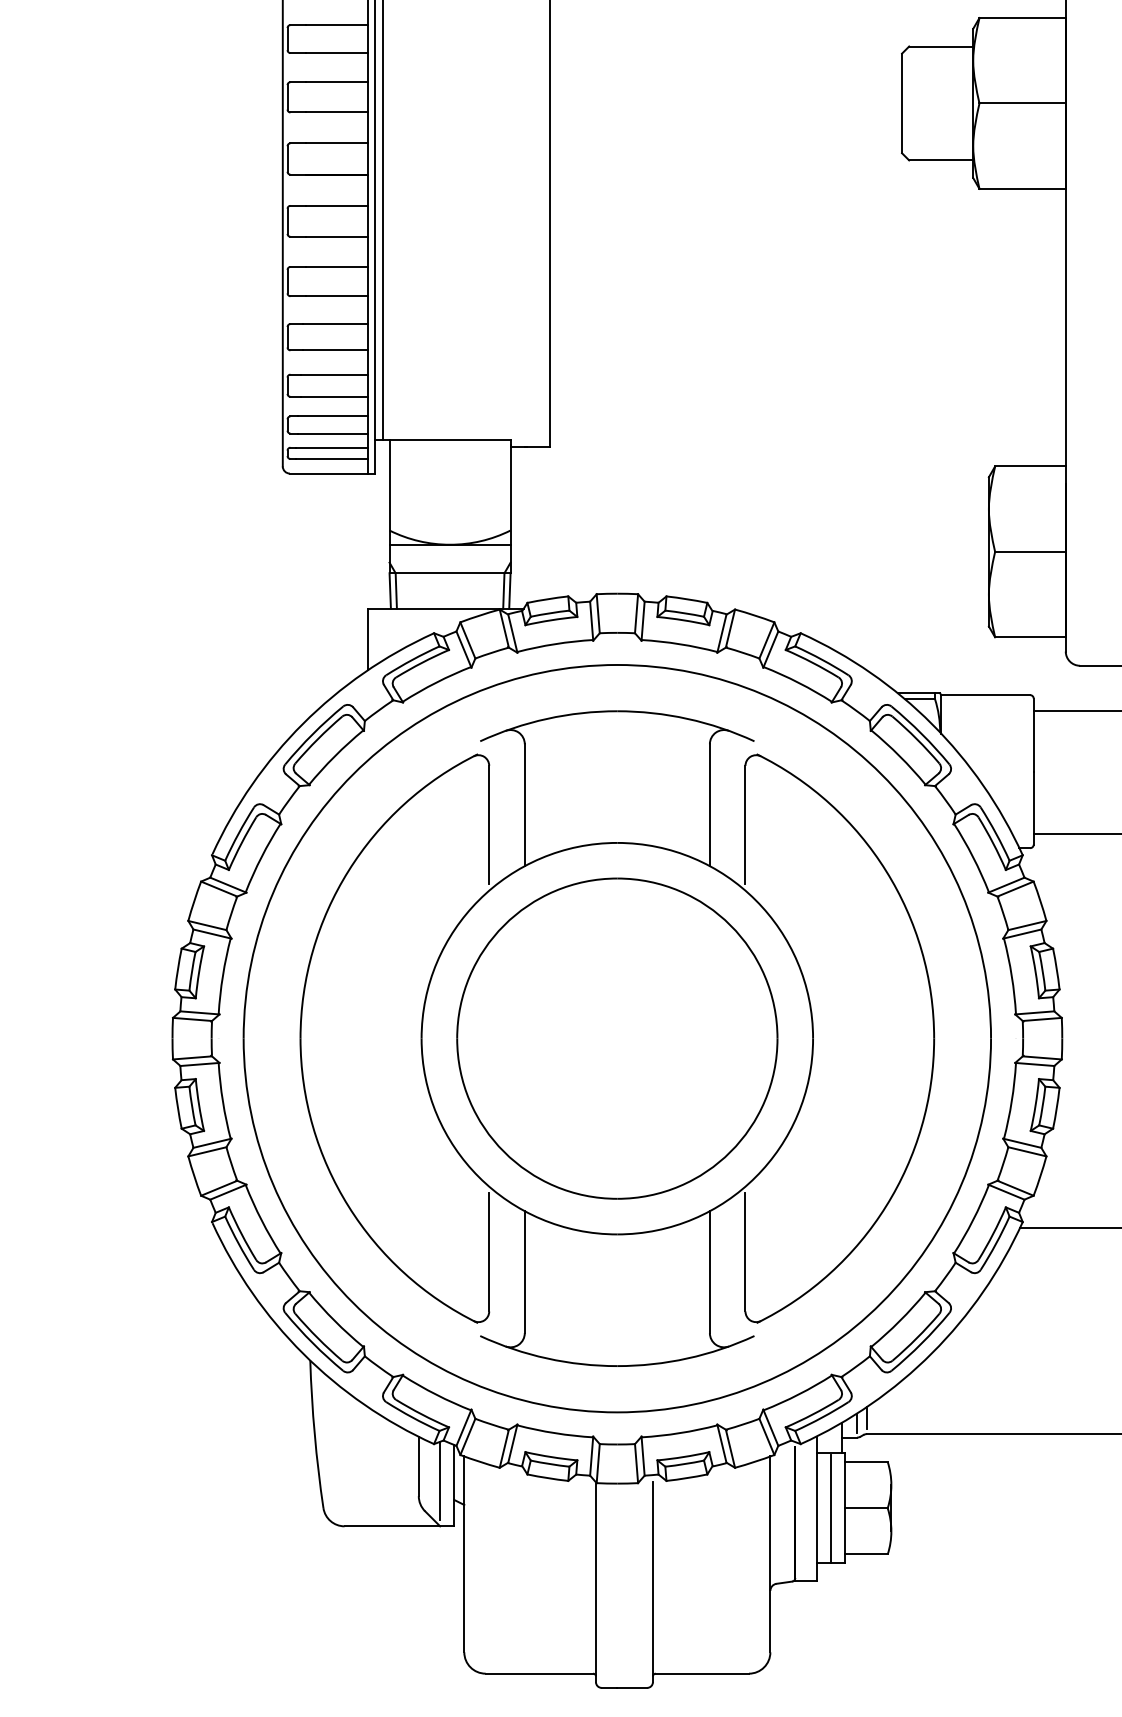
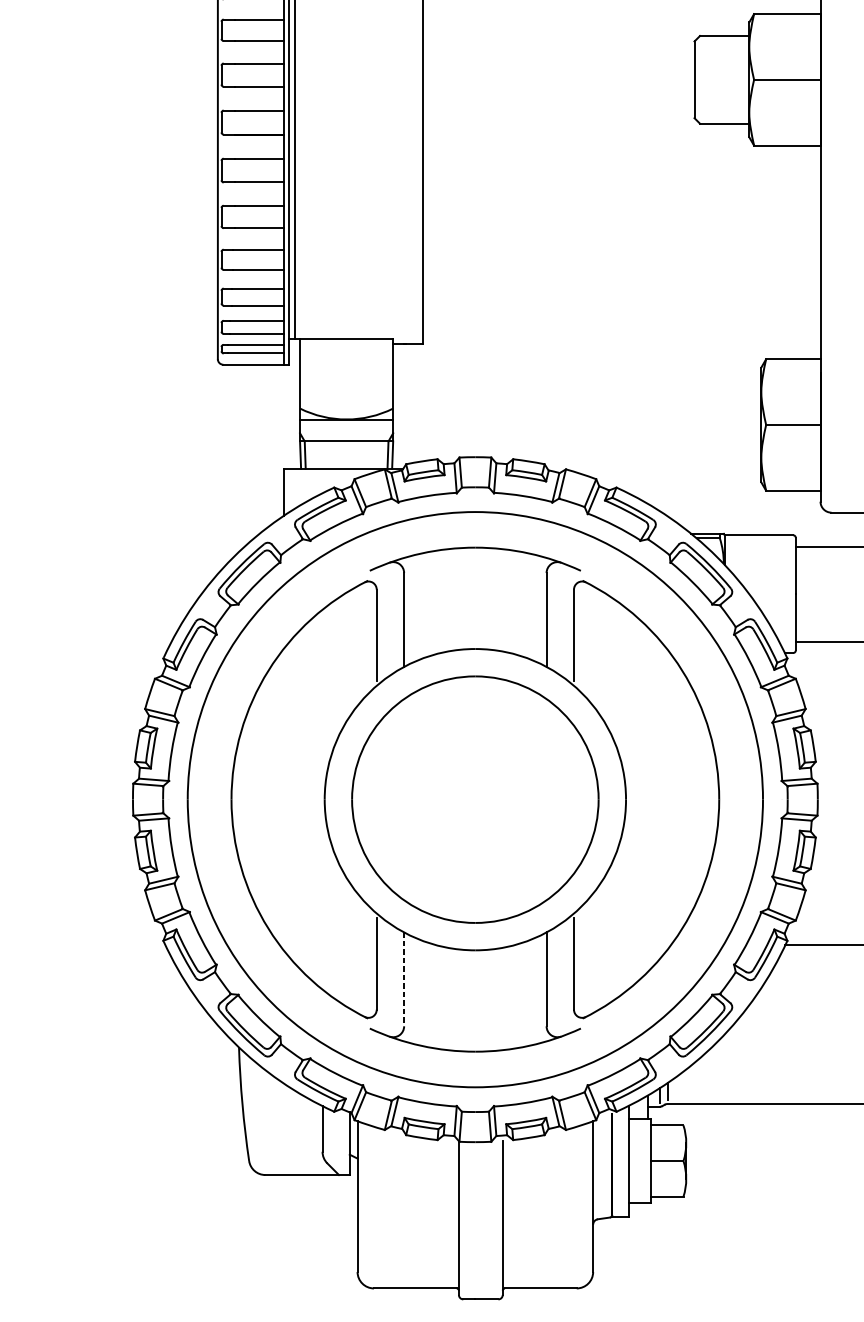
line: (524, 1272) -> (403, 979), solid -> dashed
line: (440, 1480) -> (339, 1139), removed
line: (830, 1508) -> (639, 1161), removed

